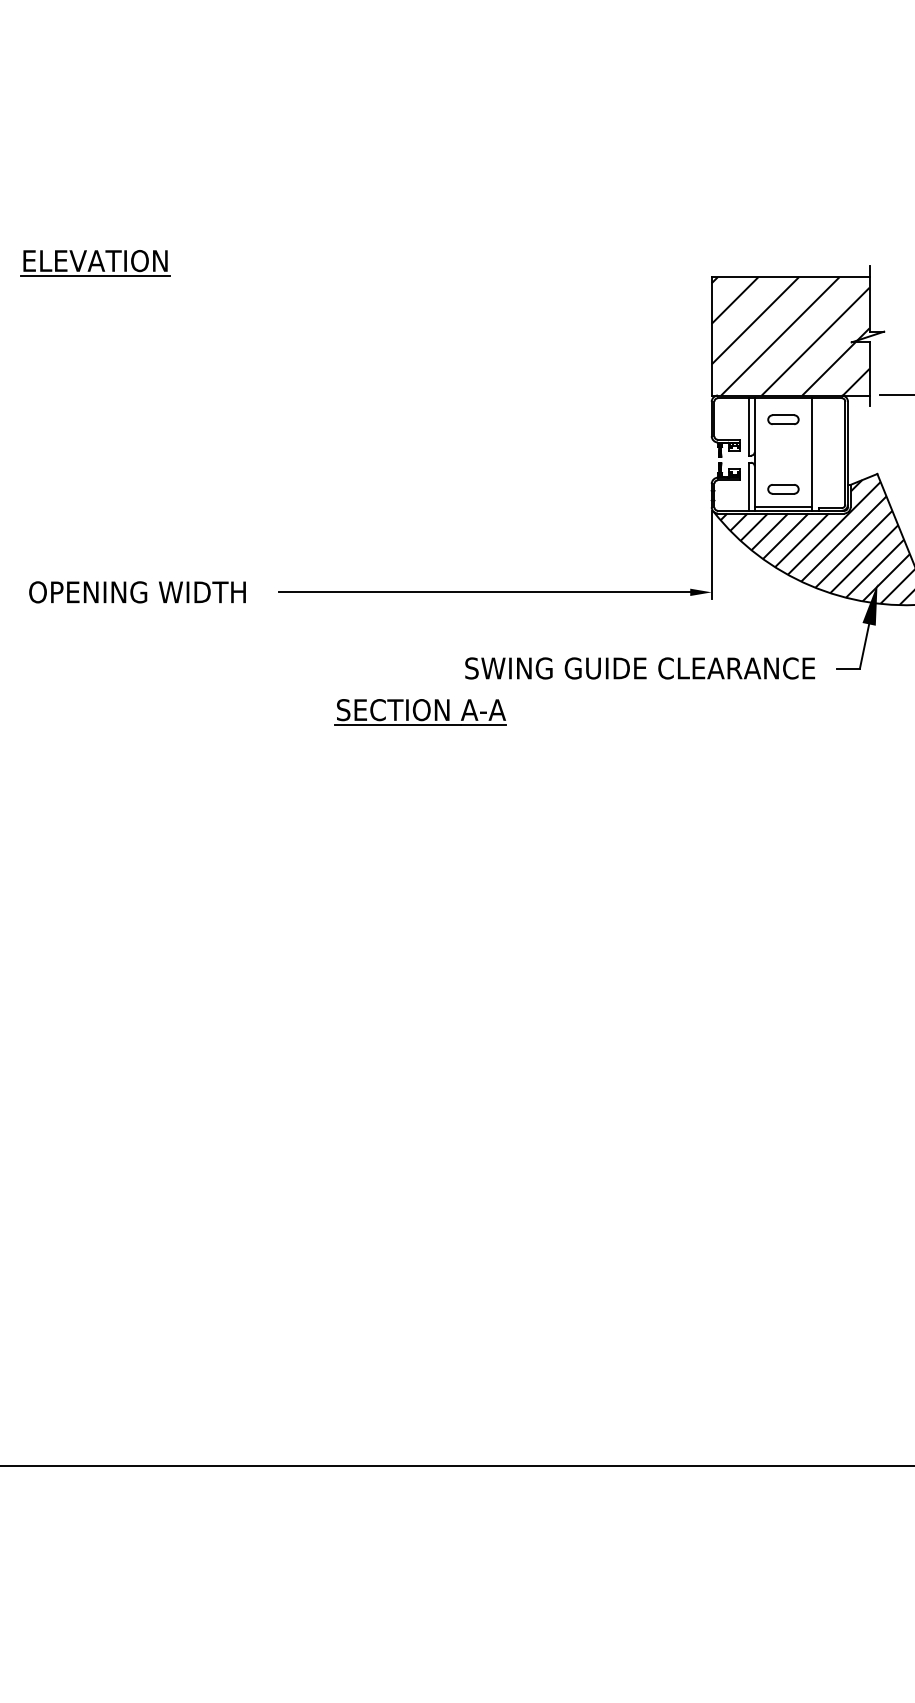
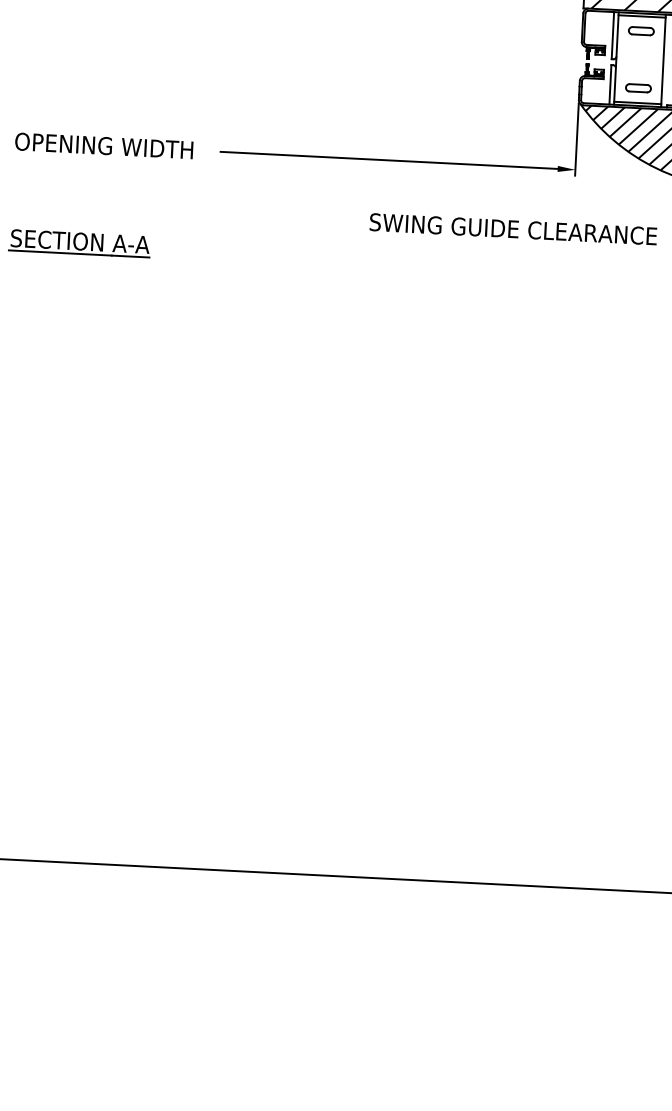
line: (783, 401) -> (642, 16), added
part: (420, 712) -> (79, 243), moved

